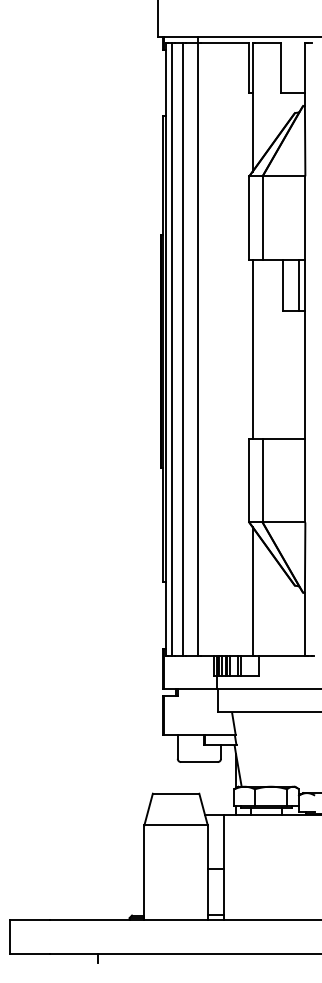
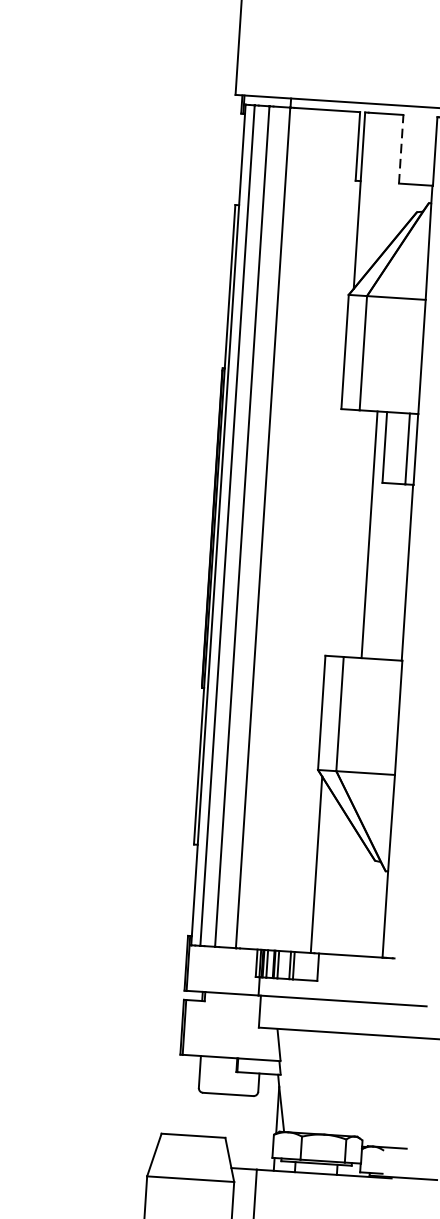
line: (280, 67) -> (401, 148), solid -> dashed
line: (252, 349) -> (369, 534), moved

